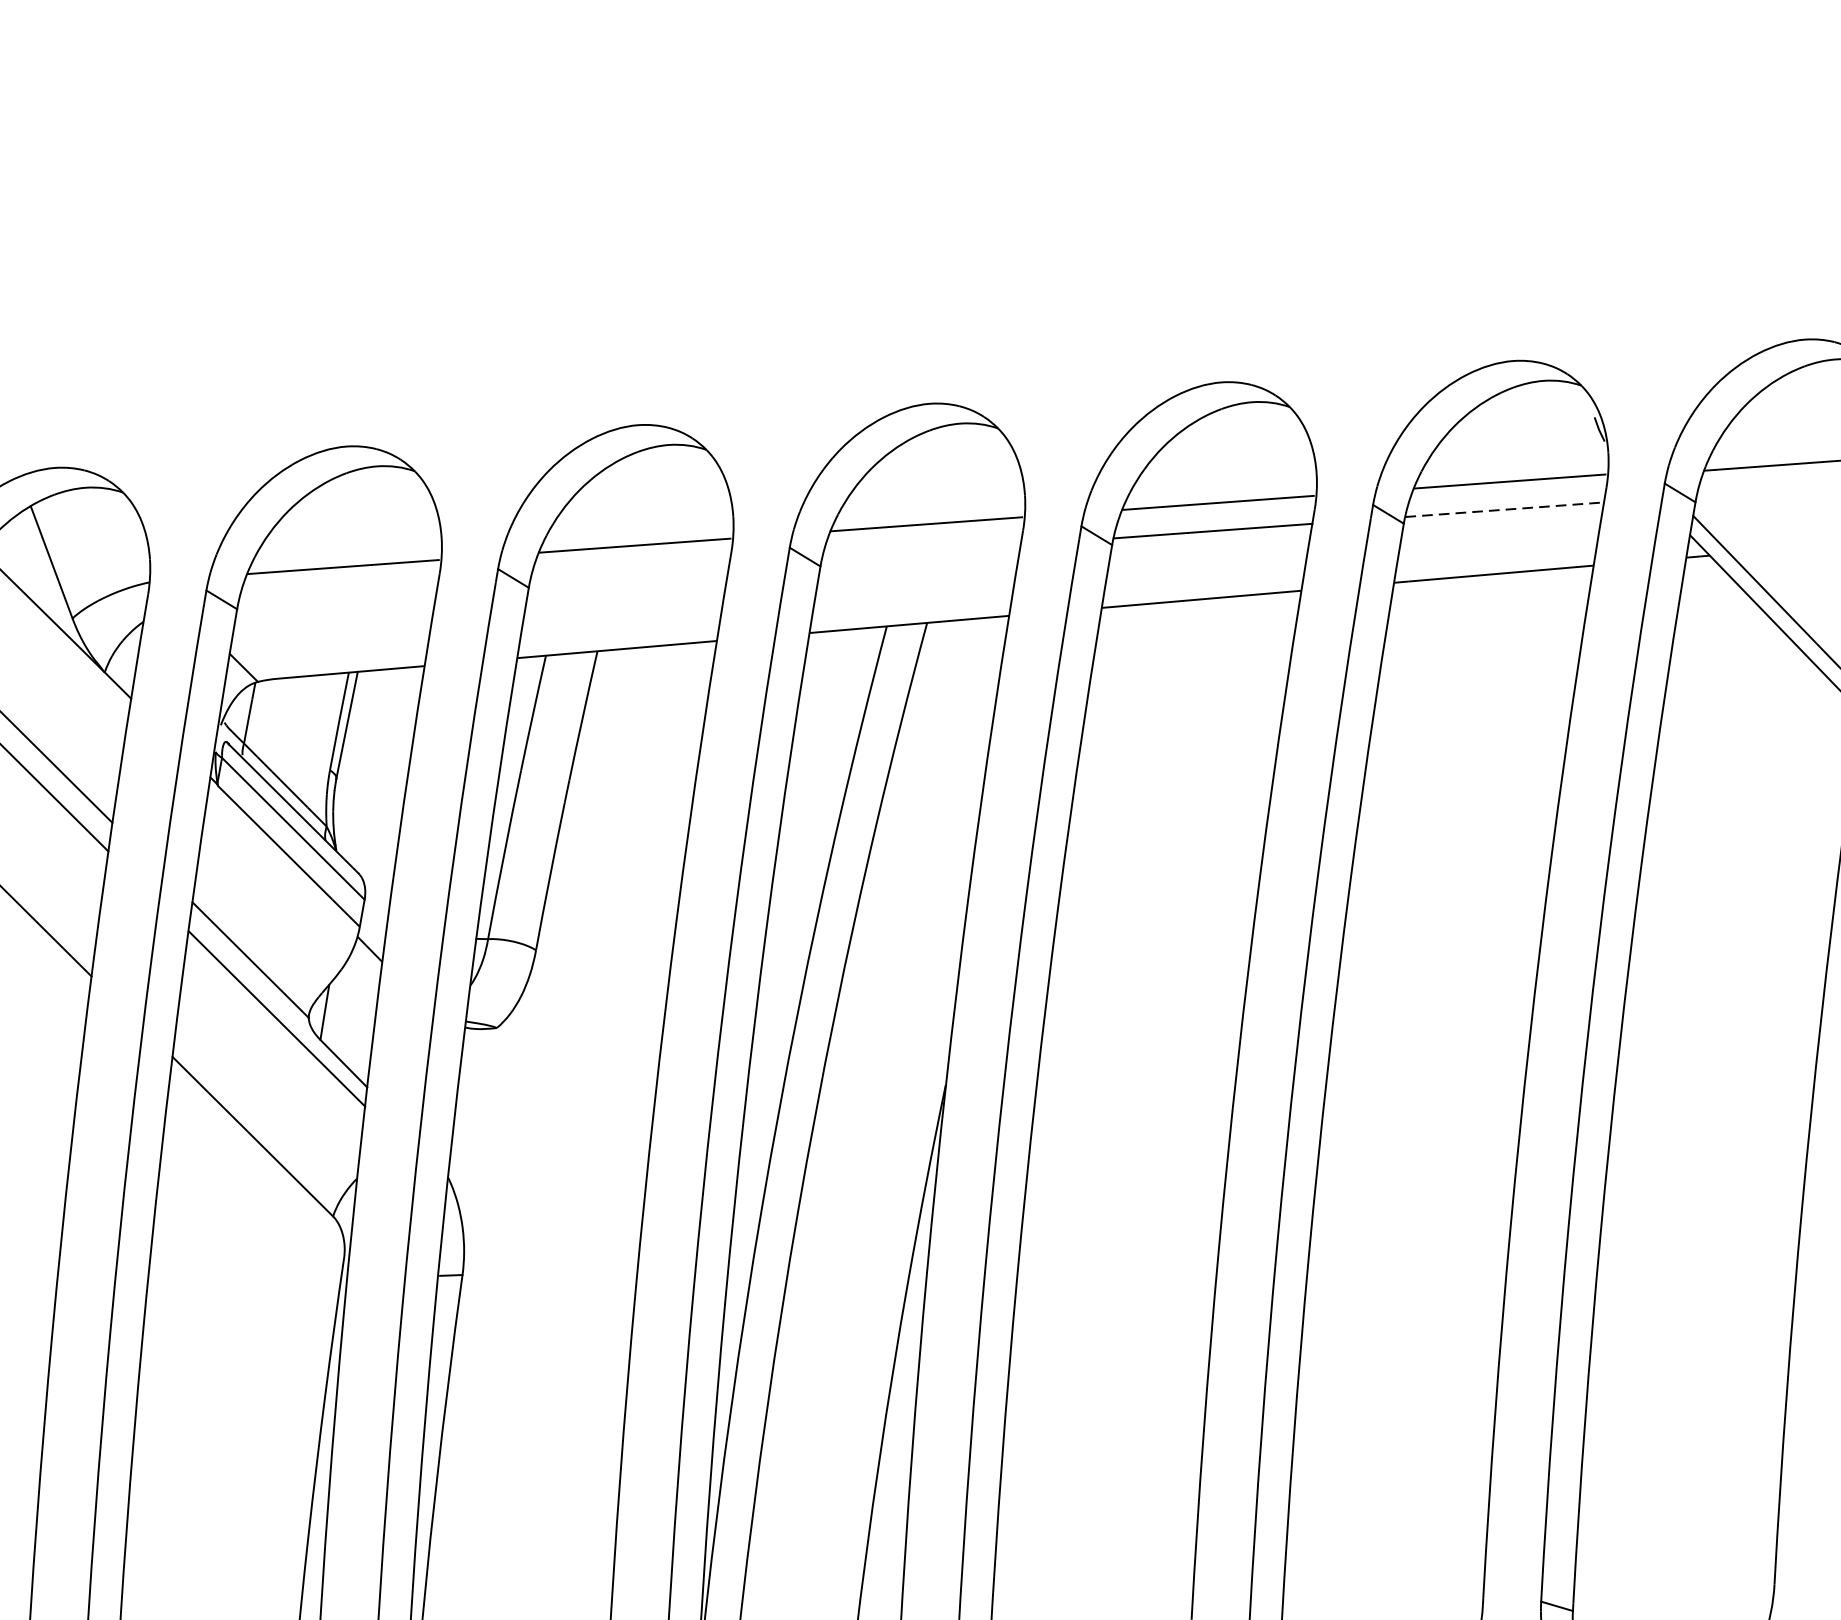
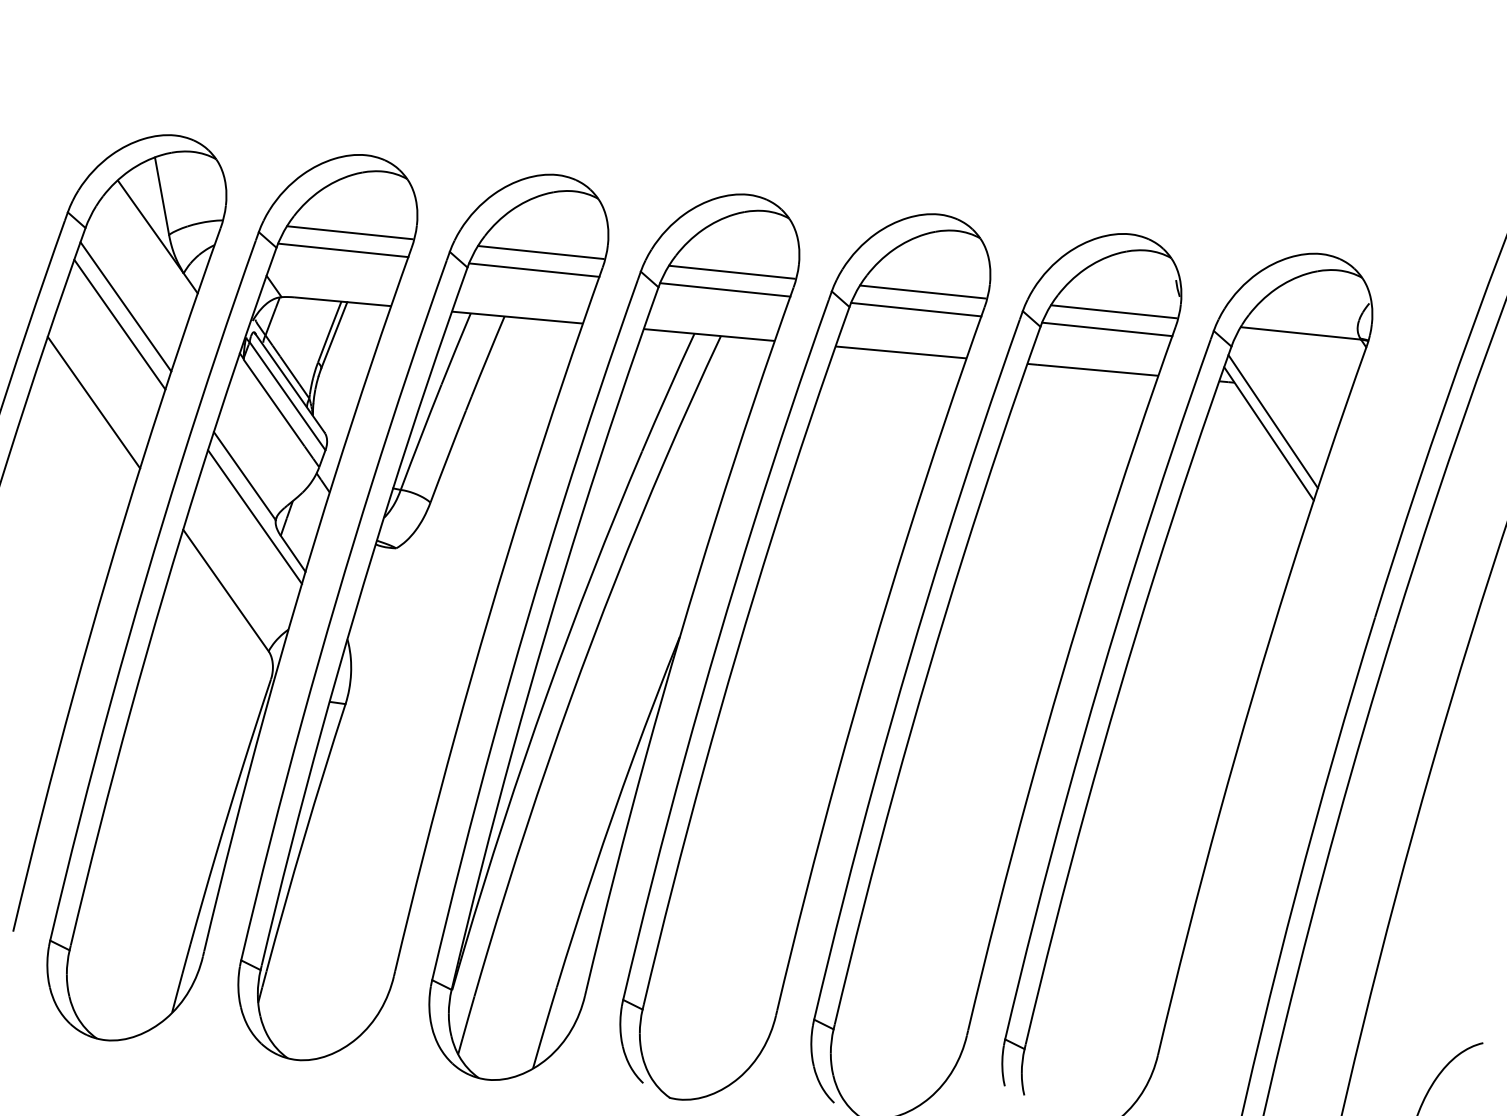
line: (1504, 509) -> (1107, 329), dashed -> solid
line: (921, 551) -> (725, 289), added
line: (629, 572) -> (534, 269), added
line: (338, 595) -> (343, 250), added

